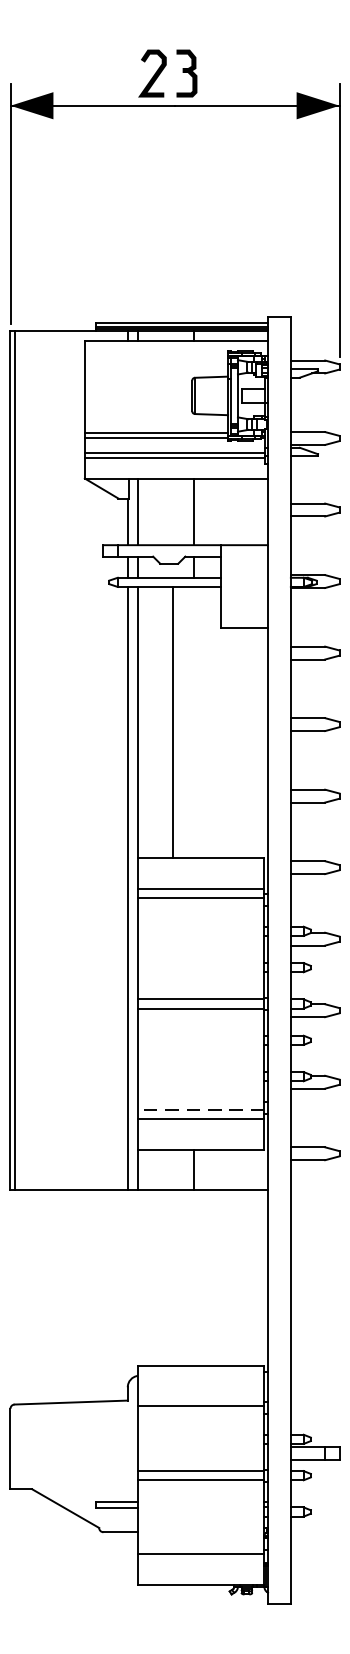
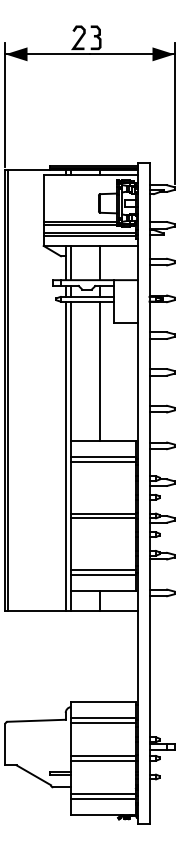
line: (172, 722) -> (99, 371), moved
line: (201, 1110) -> (103, 570), dashed -> solid
line: (199, 1396) -> (102, 717), added
line: (199, 1544) -> (102, 793), added

